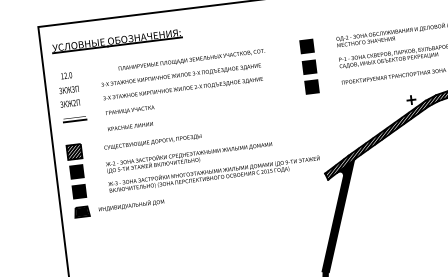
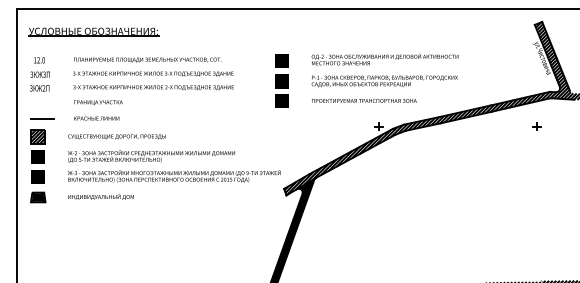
text: (191, 59) -> (147, 59), moved
line: (75, 120) -> (42, 118), moved
text: (130, 205) -> (100, 196), moved

